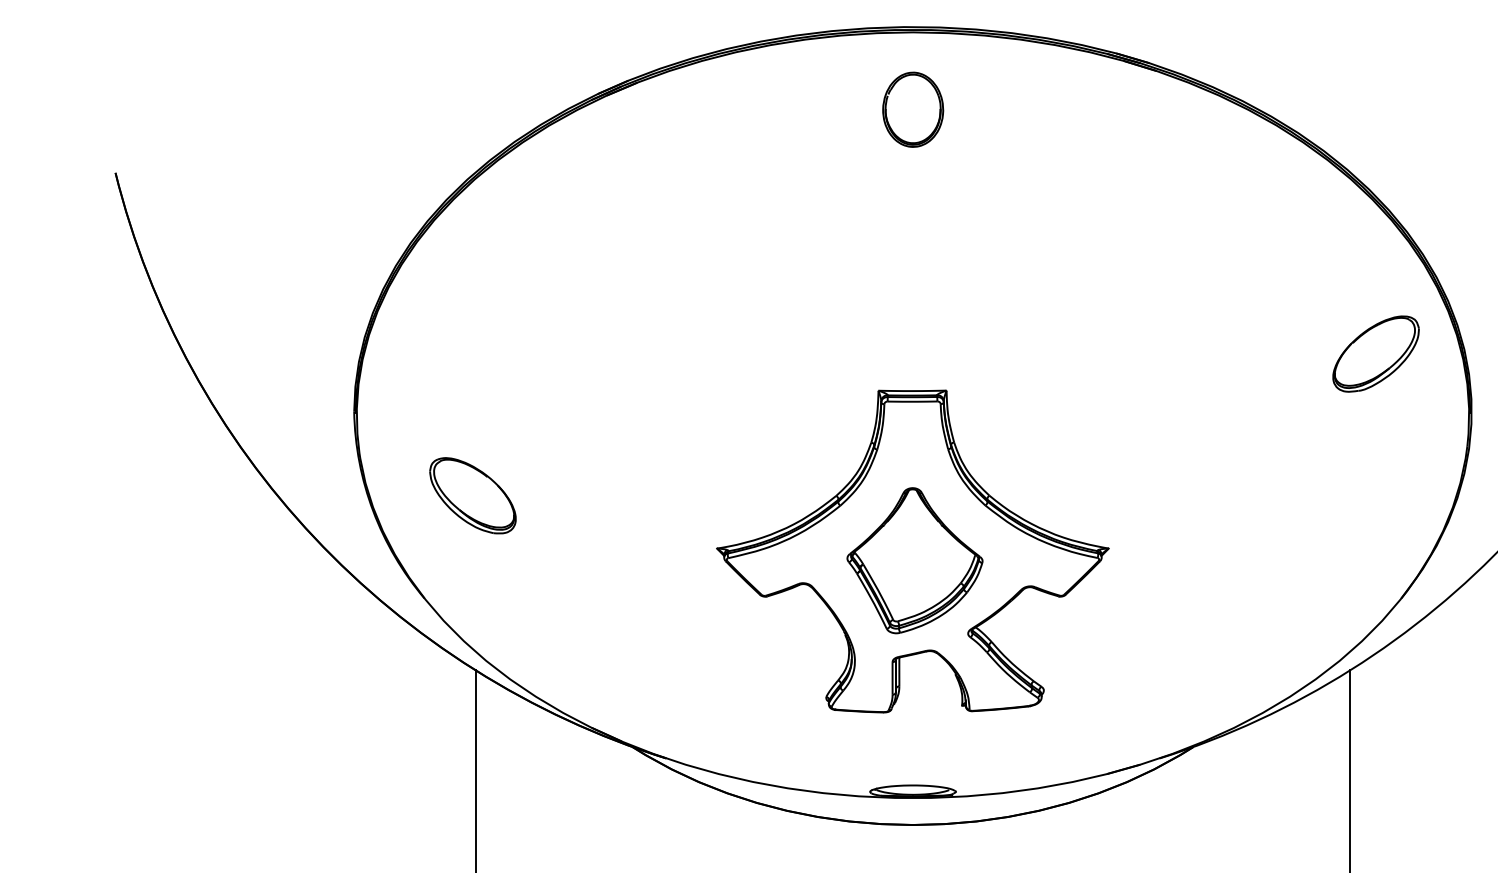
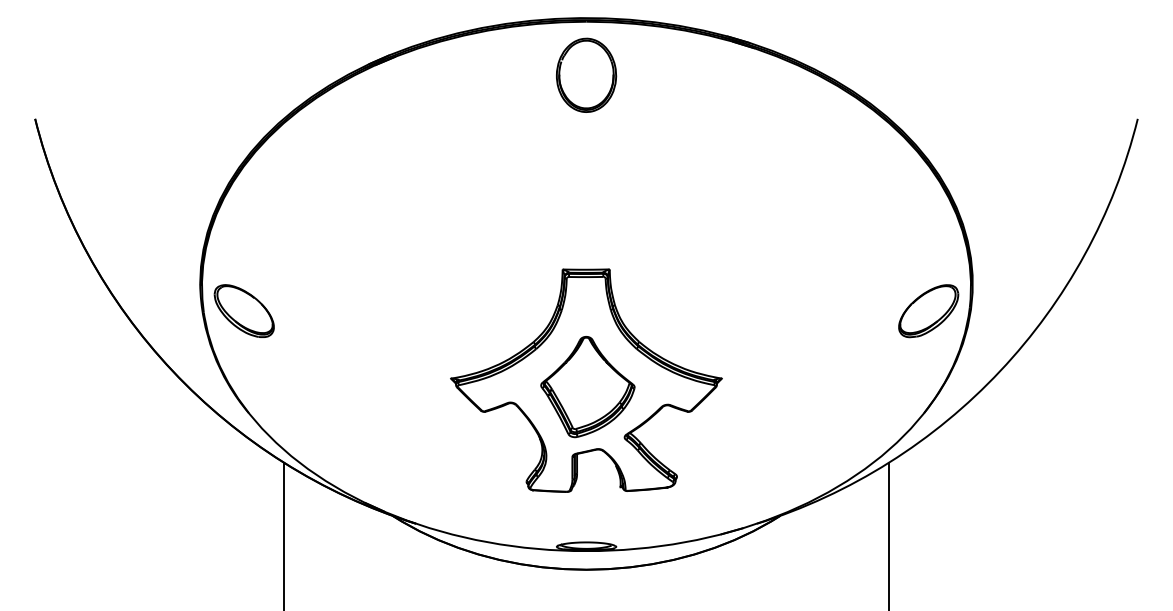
part: (912, 108) -> (586, 74), size x1.43
part: (1375, 354) -> (928, 311), moved
part: (471, 494) -> (243, 310), moved

